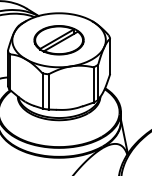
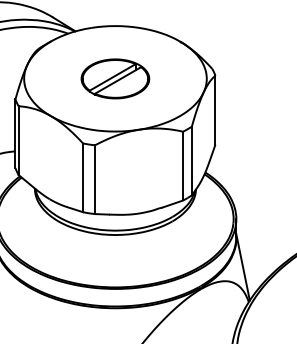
part: (58, 40) -> (114, 79), size x0.7

